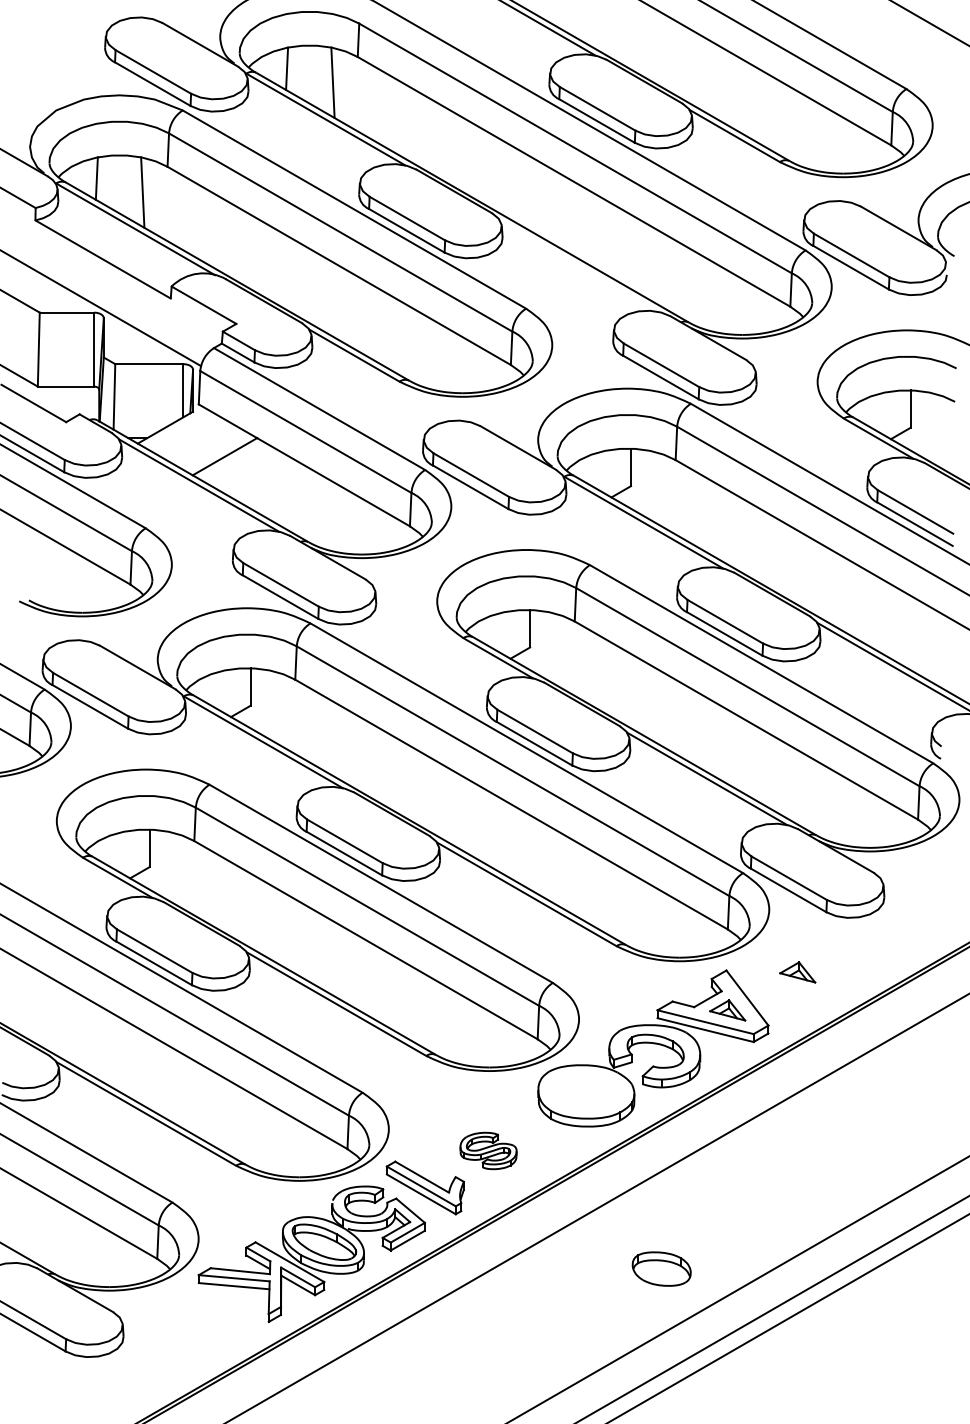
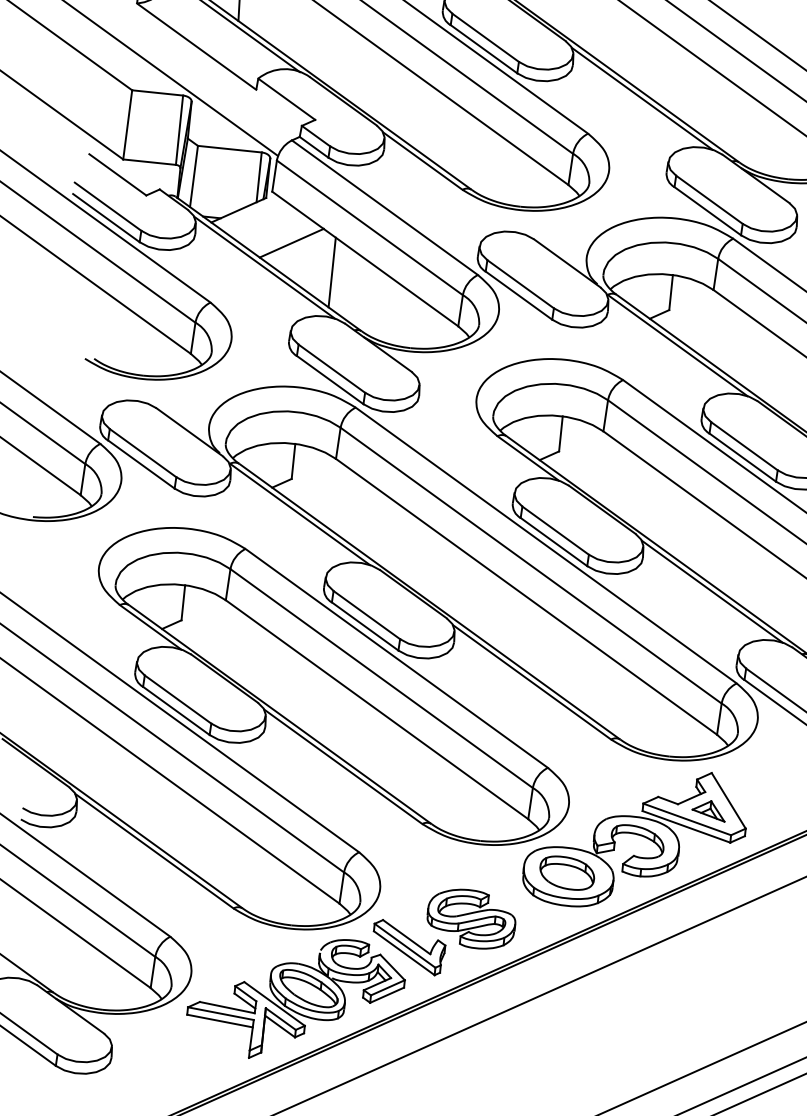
line: (579, 265) -> (642, 98), added
line: (270, 483) -> (331, 272), added
part: (797, 972) -> (778, 781), removed
part: (488, 1150) -> (471, 918), size x1.67
part: (661, 1268) -> (567, 872), moved

